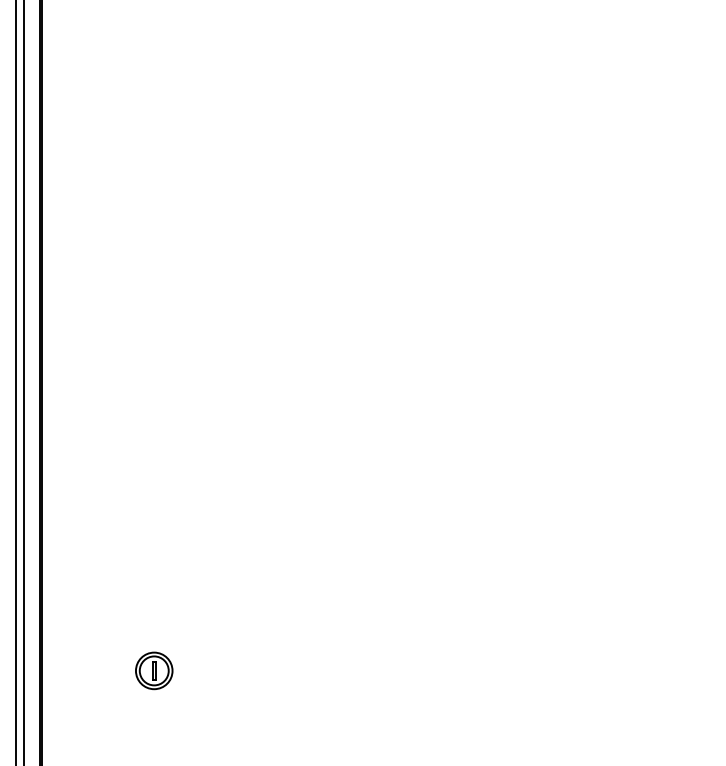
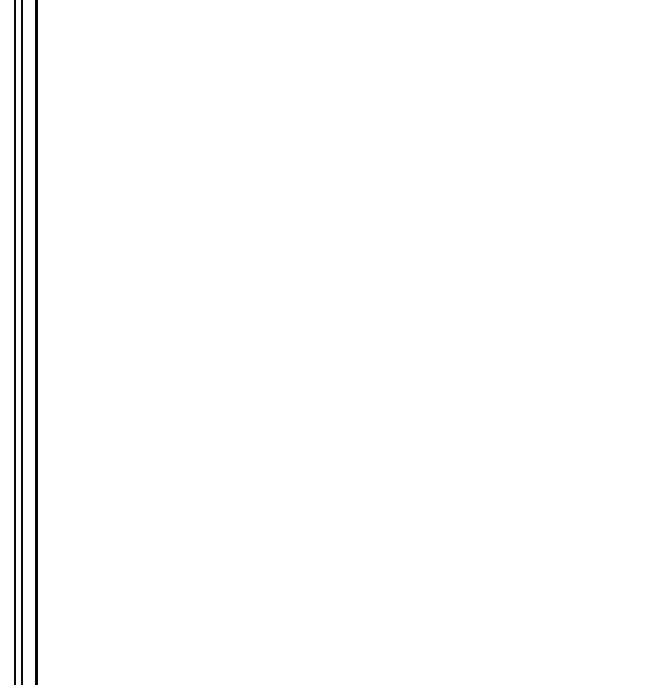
part: (154, 670) -> (138, 599), removed

